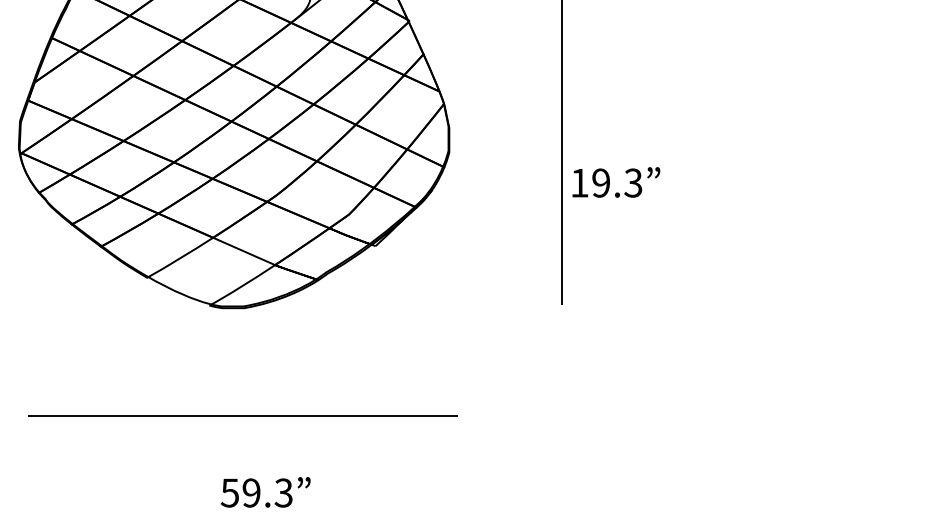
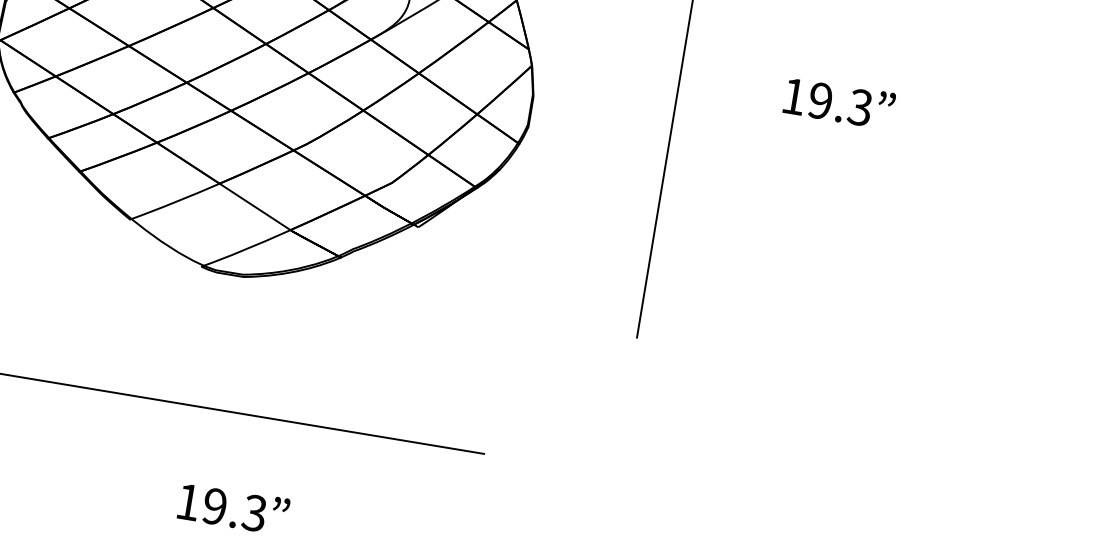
text: (616, 182) -> (839, 103), moved
text: (229, 492) -> (187, 501), 59.3 -> 19.3

